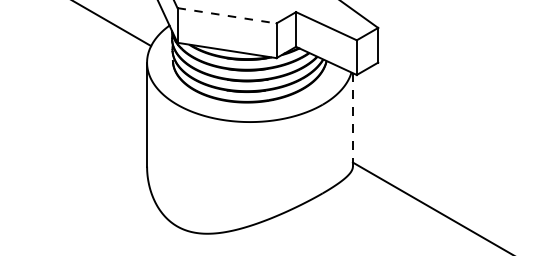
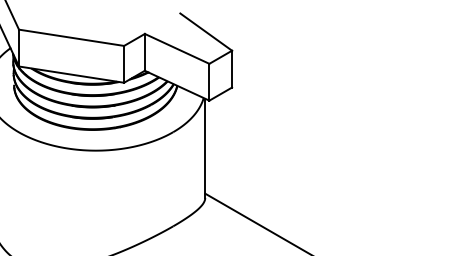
line: (227, 15) -> (72, 37), dashed -> solid
line: (352, 119) -> (204, 147), dashed -> solid

